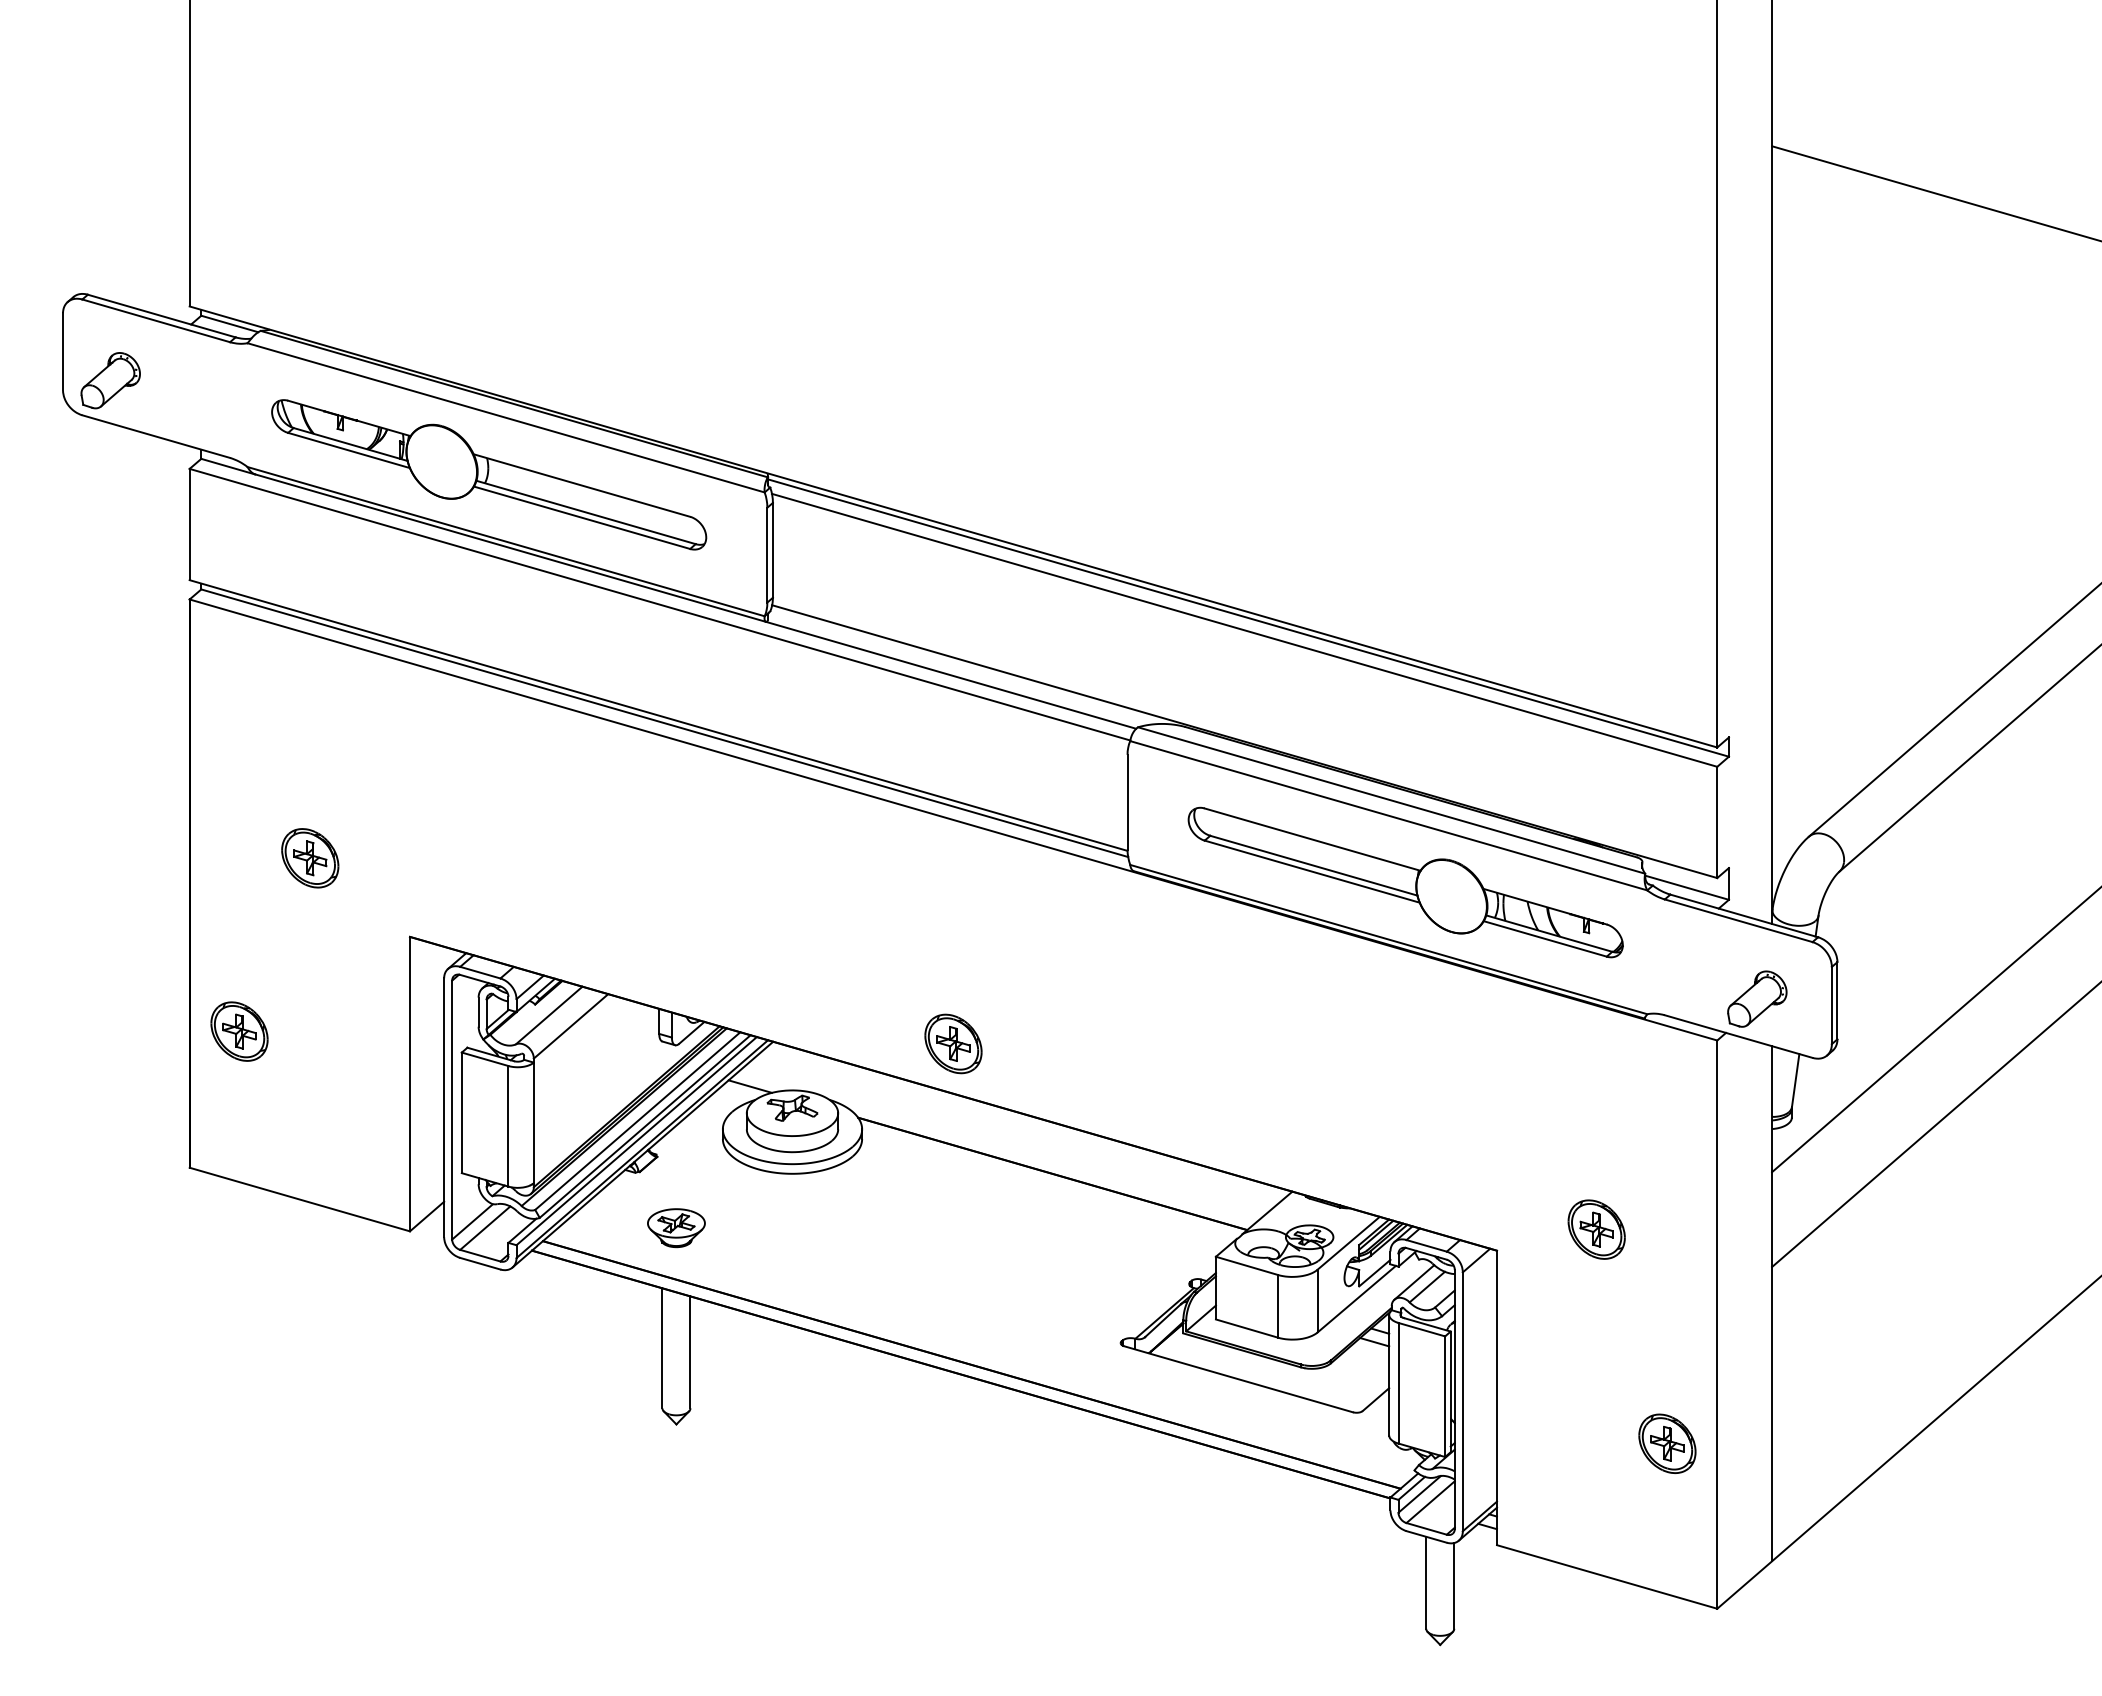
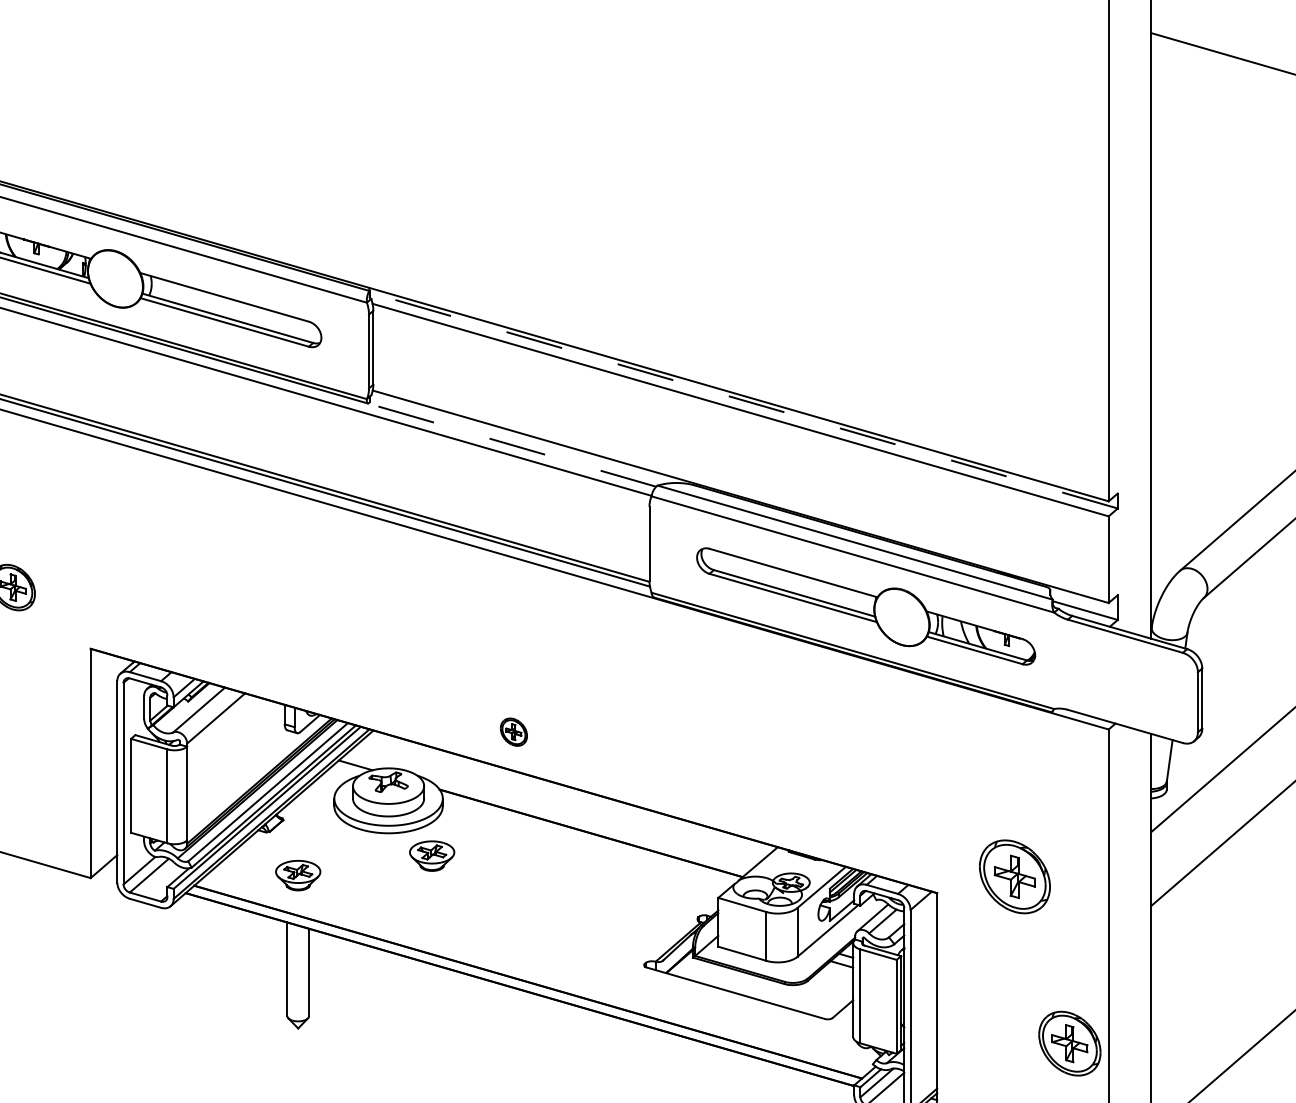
line: (1248, 617) -> (743, 400), solid -> dashed
line: (951, 675) -> (512, 445), solid -> dashed
part: (1757, 998) -> (1140, 696), removed
part: (953, 1043) -> (513, 731), size x0.6
part: (848, 1203) -> (432, 856), added
part: (1596, 1229) -> (1014, 876), size x1.6
part: (1667, 1443) -> (1069, 1043), size x1.4

